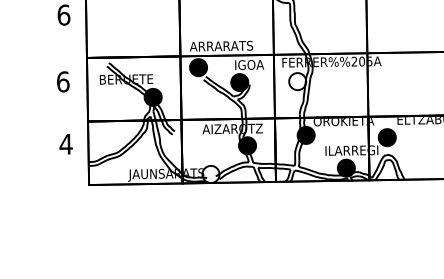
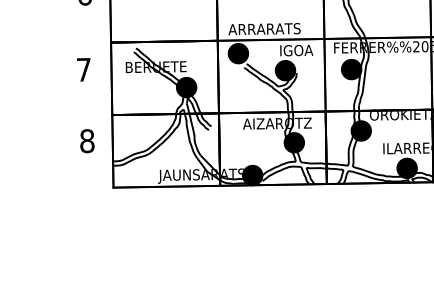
text: (63, 81) -> (84, 69), 6 -> 7
fill: (297, 81) -> (351, 69), added
text: (65, 143) -> (86, 140), 4 -> 8
fill: (210, 173) -> (252, 174), added

